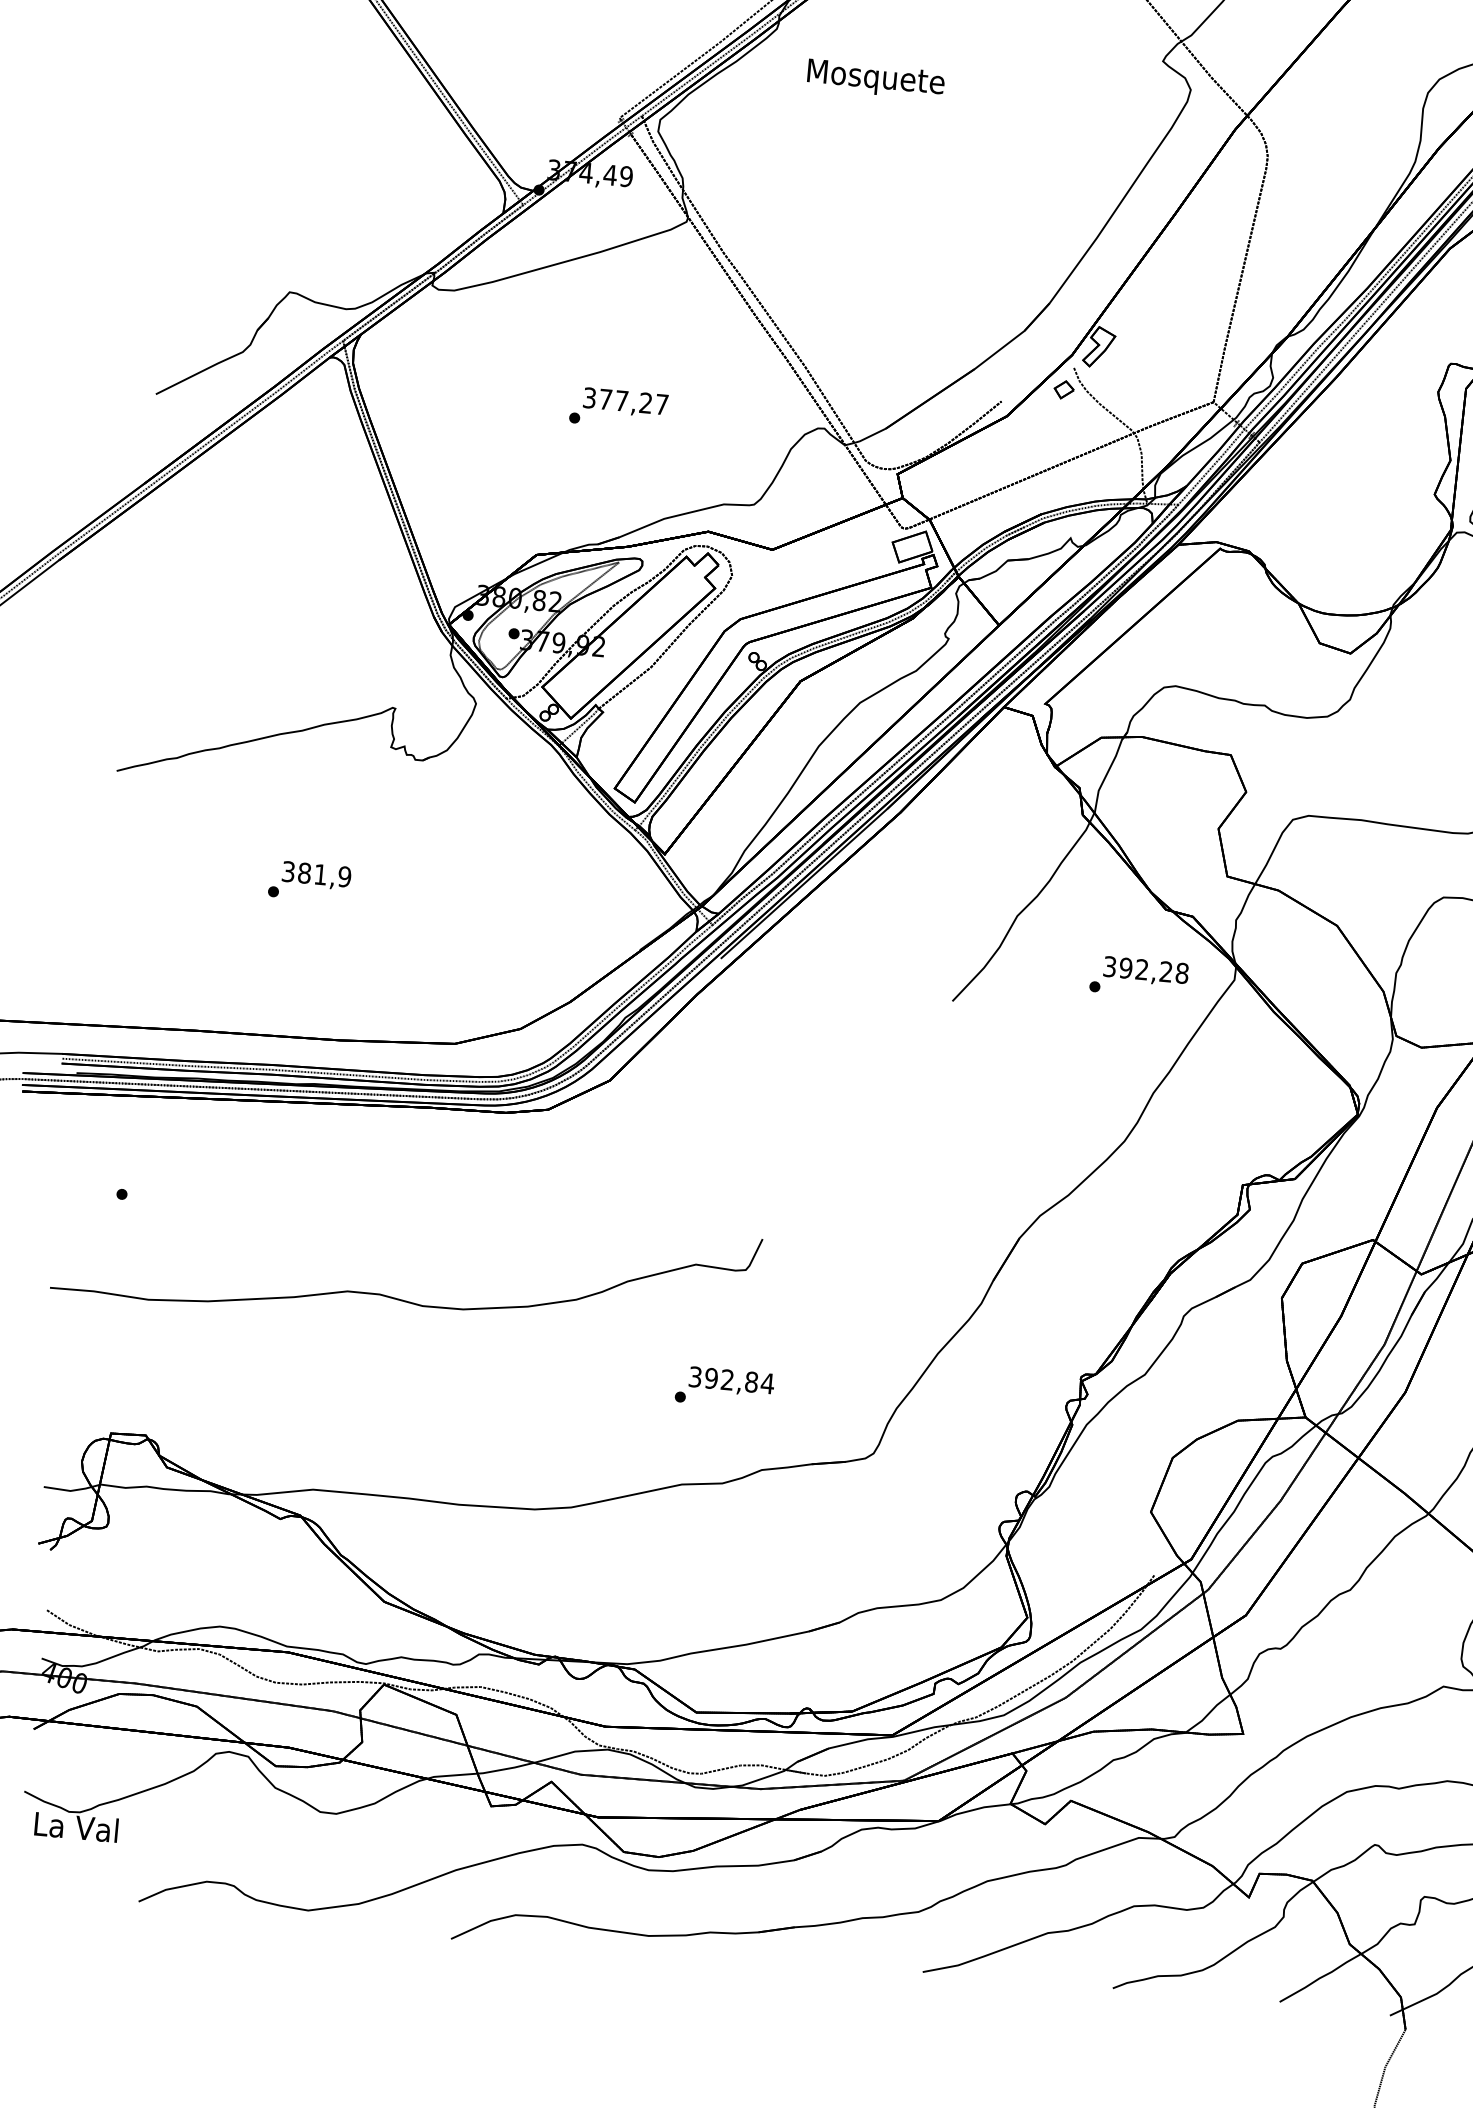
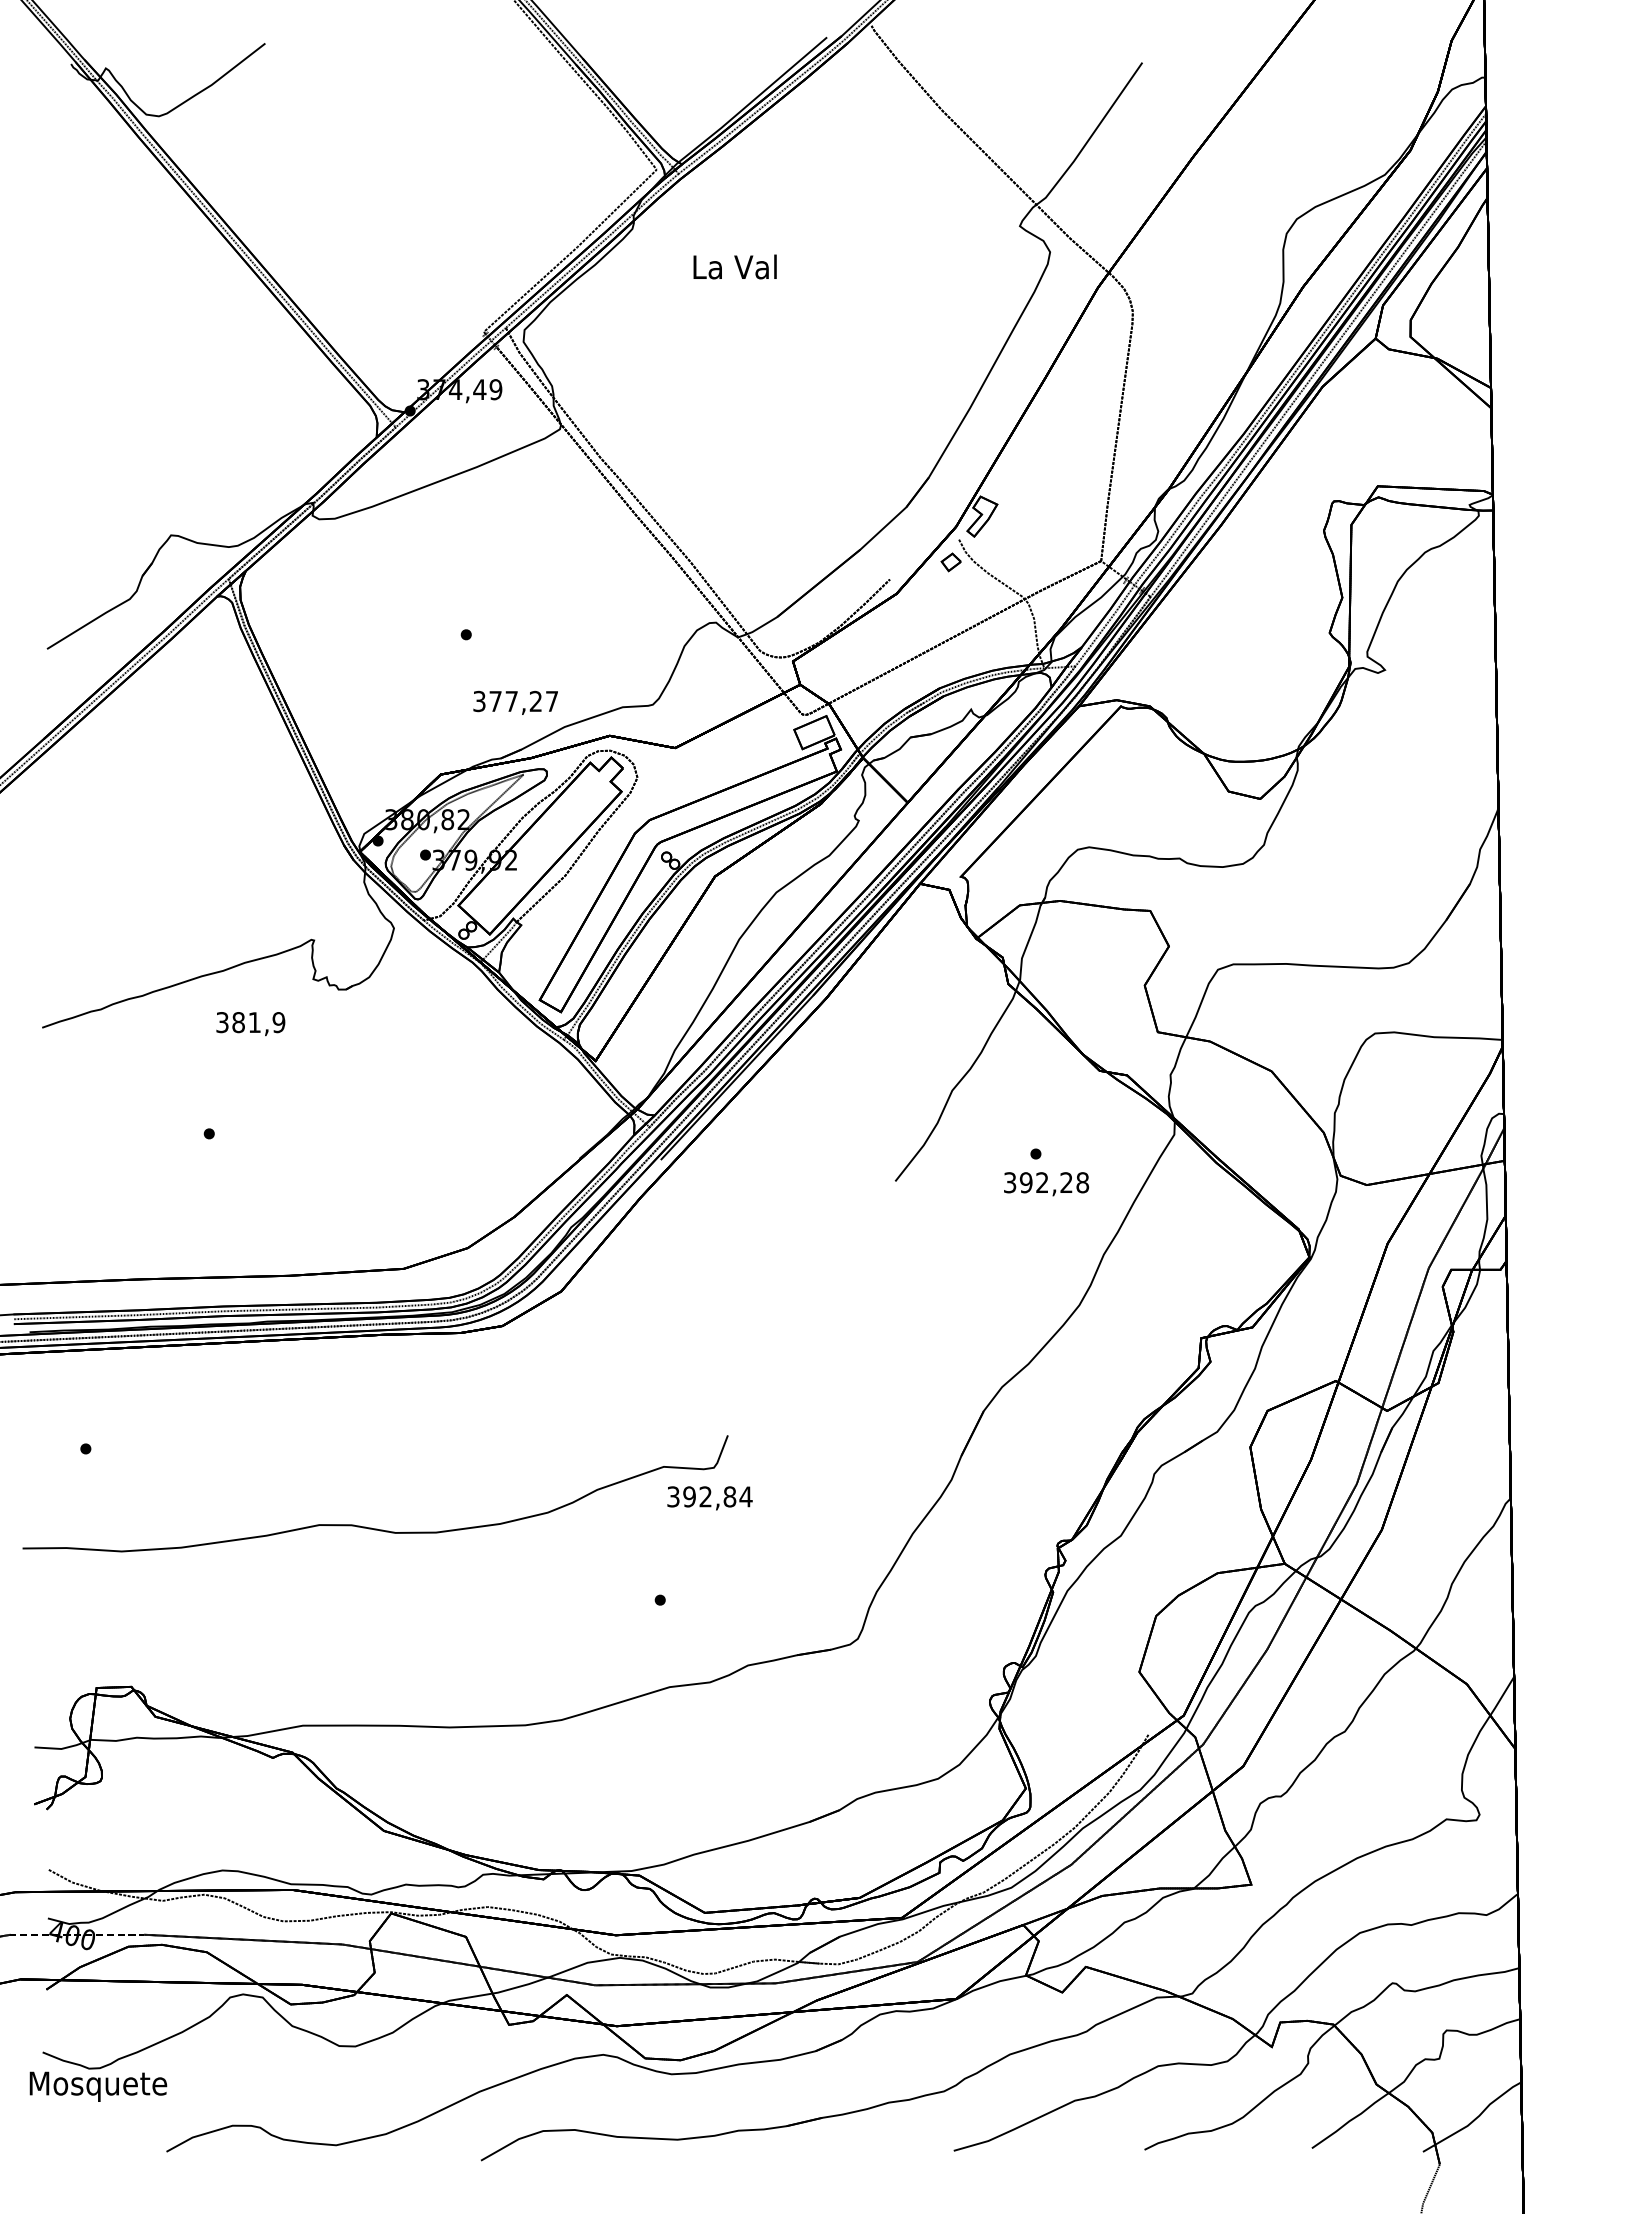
text: (875, 78) -> (735, 269), Mosquete -> La Val
text: (625, 402) -> (515, 702), moved
text: (316, 876) -> (250, 1024), moved
text: (1146, 971) -> (1046, 1184), moved
text: (731, 1381) -> (709, 1498), moved
text: (76, 1829) -> (98, 2085), La Val -> Mosquete

